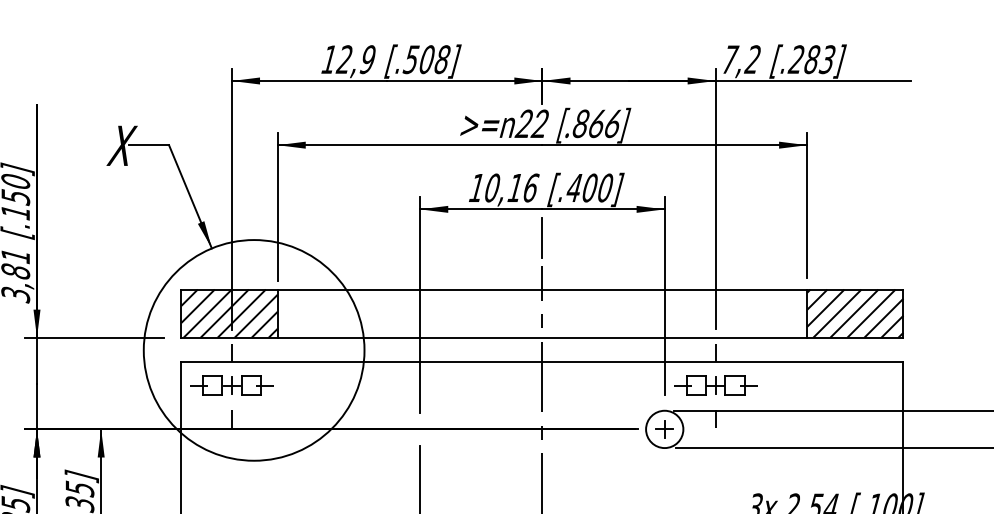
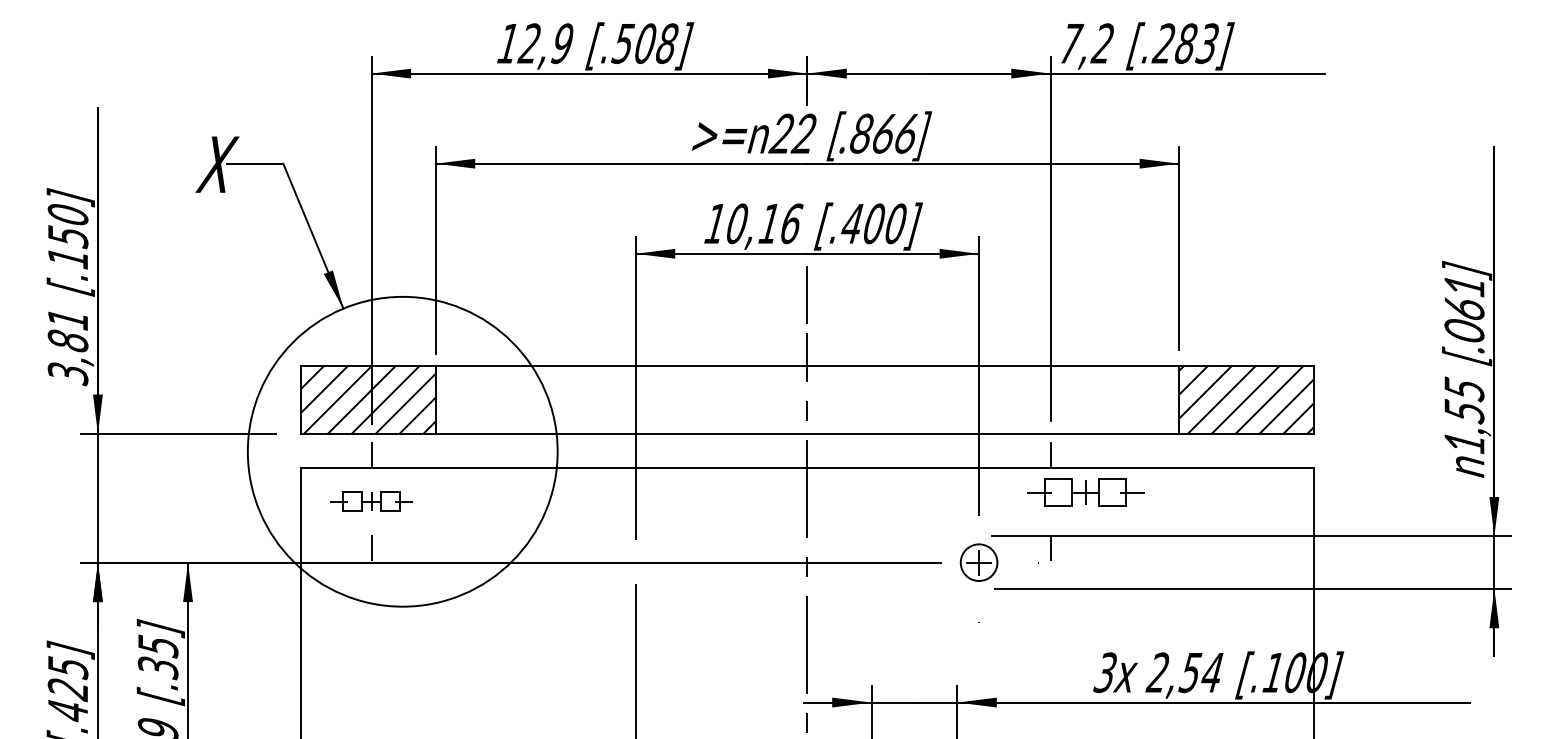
part: (231, 385) -> (371, 501), size x0.7
part: (715, 385) -> (1085, 492), moved
circle: (664, 429) -> (978, 562), size x0.7

